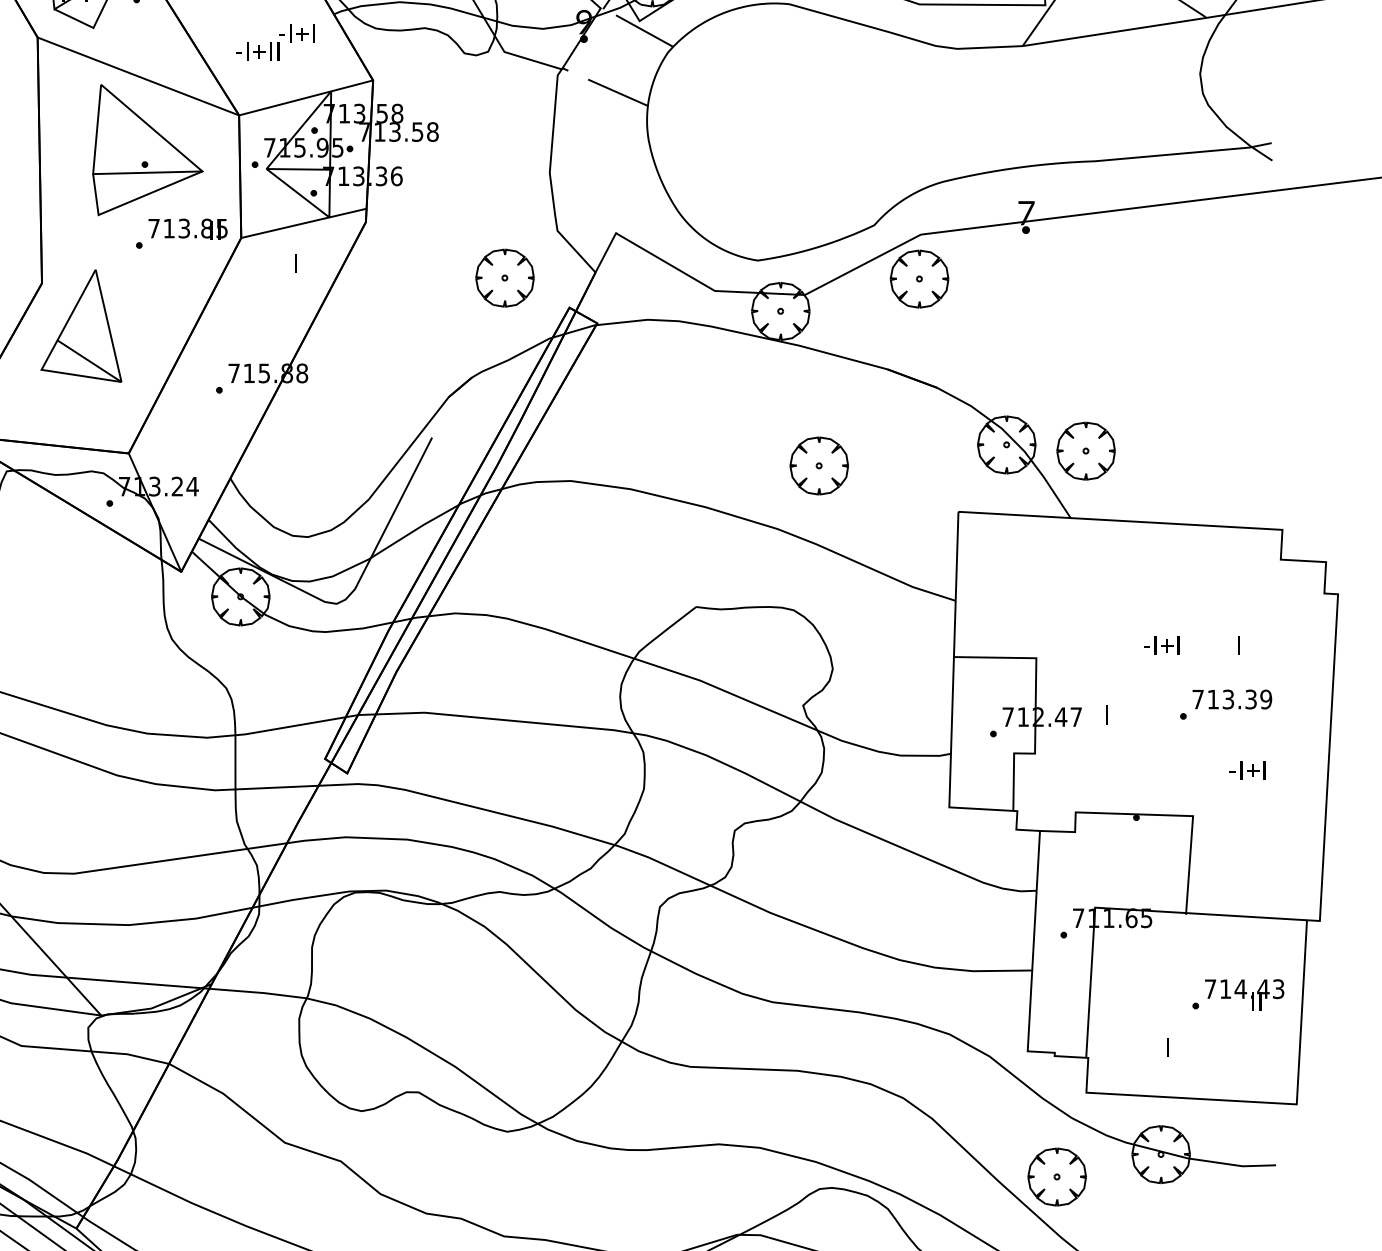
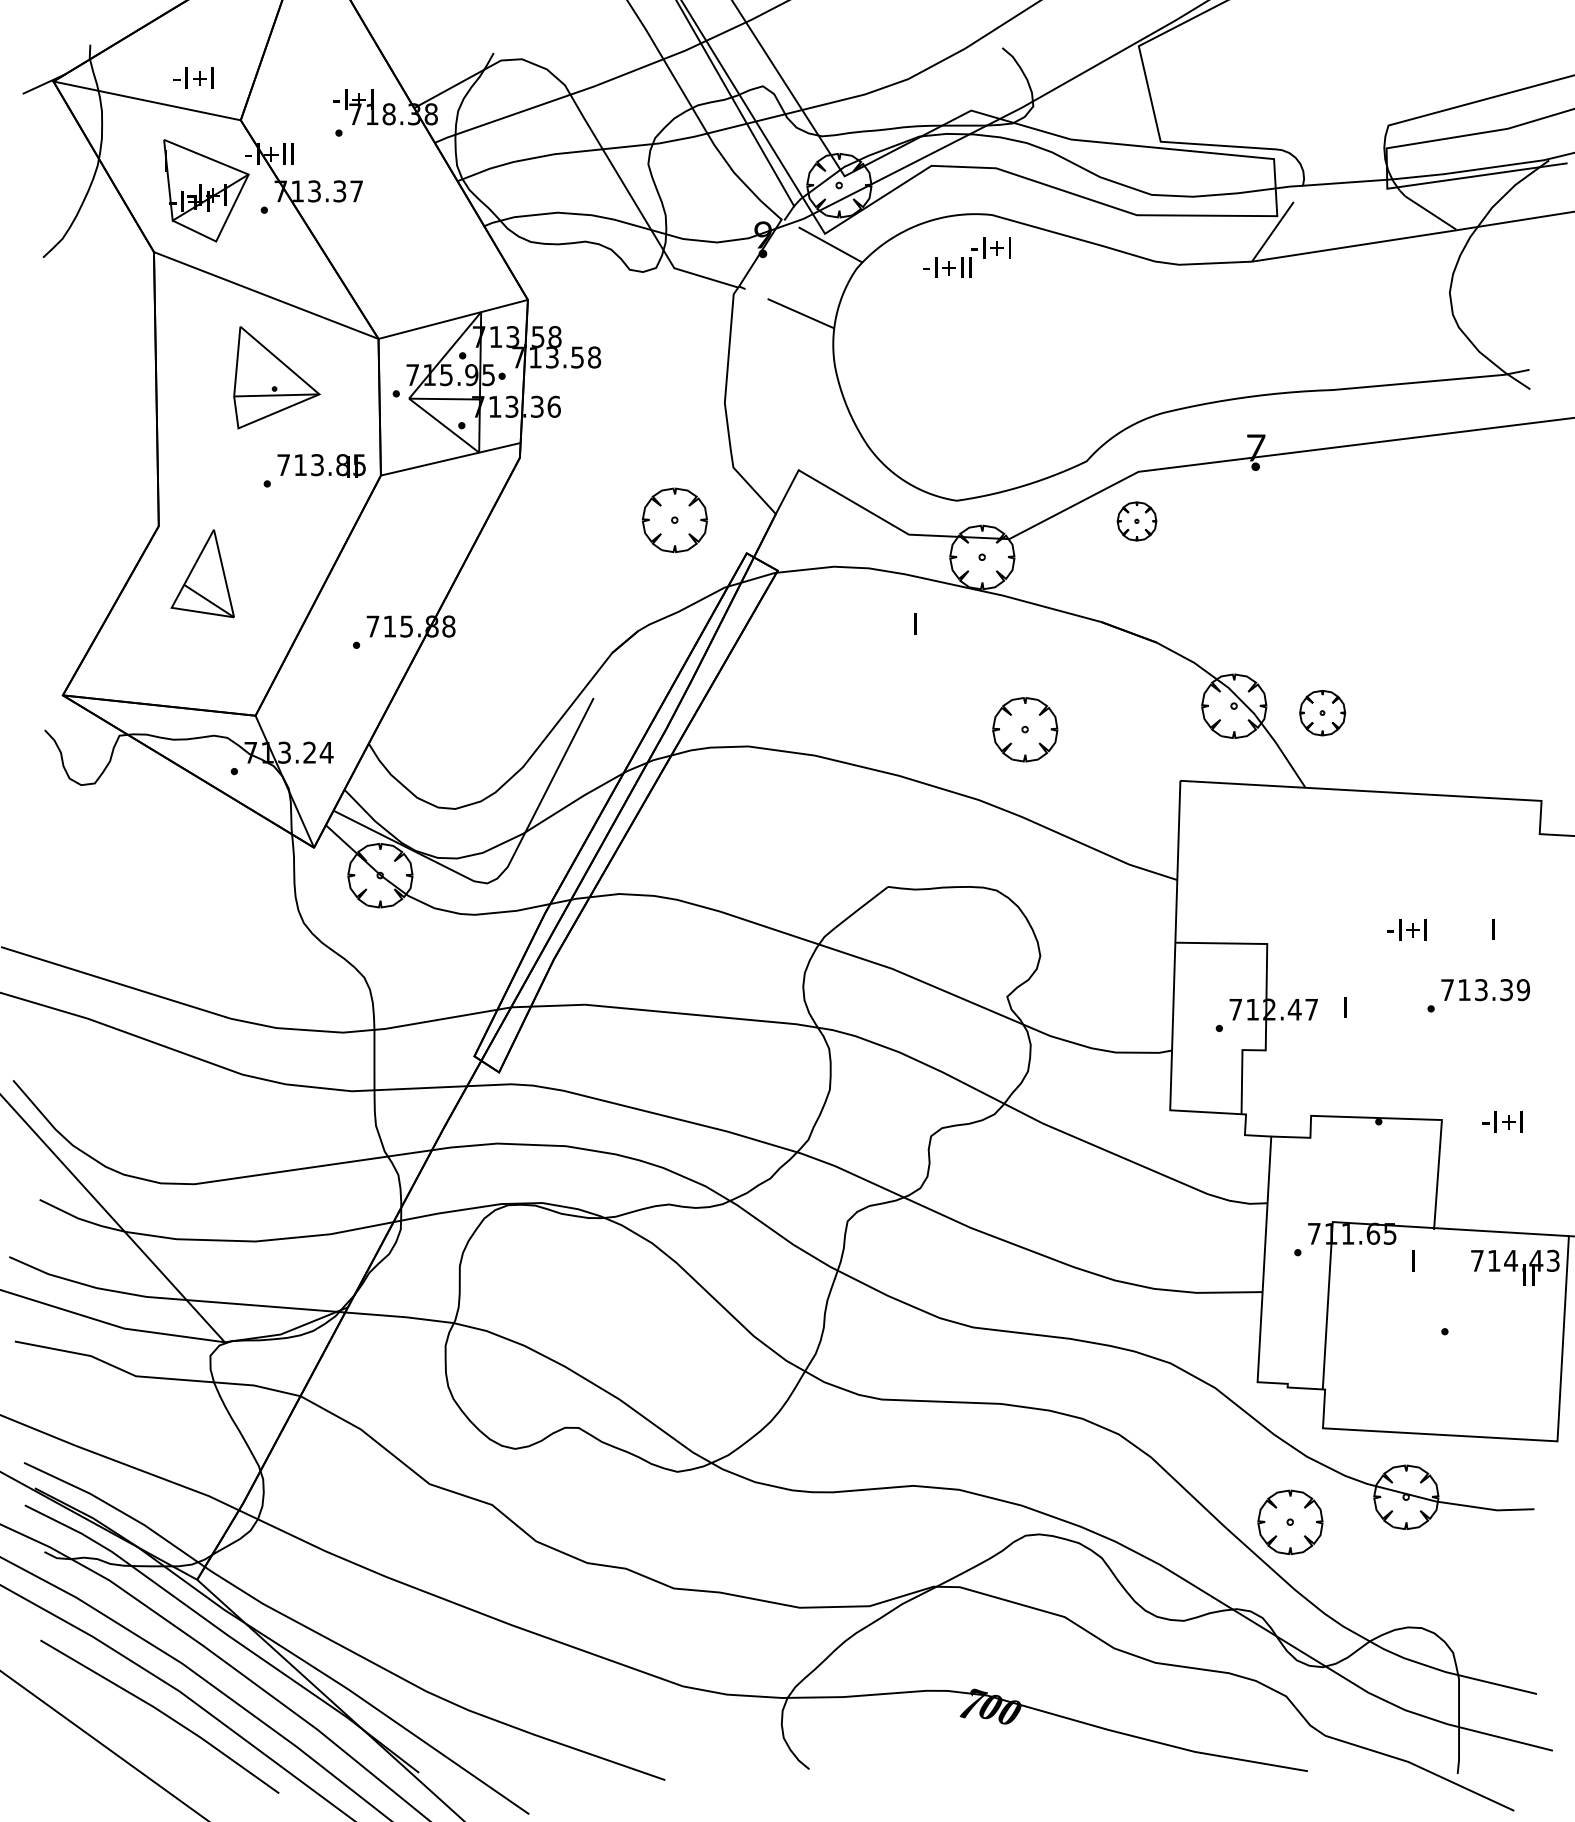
text: (274, 42) -> (966, 257), moved
part: (147, 150) -> (276, 377), size x0.7
text: (296, 263) -> (915, 623), moved
part: (919, 279) -> (1136, 521), size x0.6
part: (81, 325) -> (202, 573), size x0.7
part: (1085, 450) -> (1322, 712), size x0.7
text: (1247, 769) -> (1502, 1121), moved
text: (1244, 995) -> (1515, 1267), moved
text: (1167, 1047) -> (1413, 1260), moved

